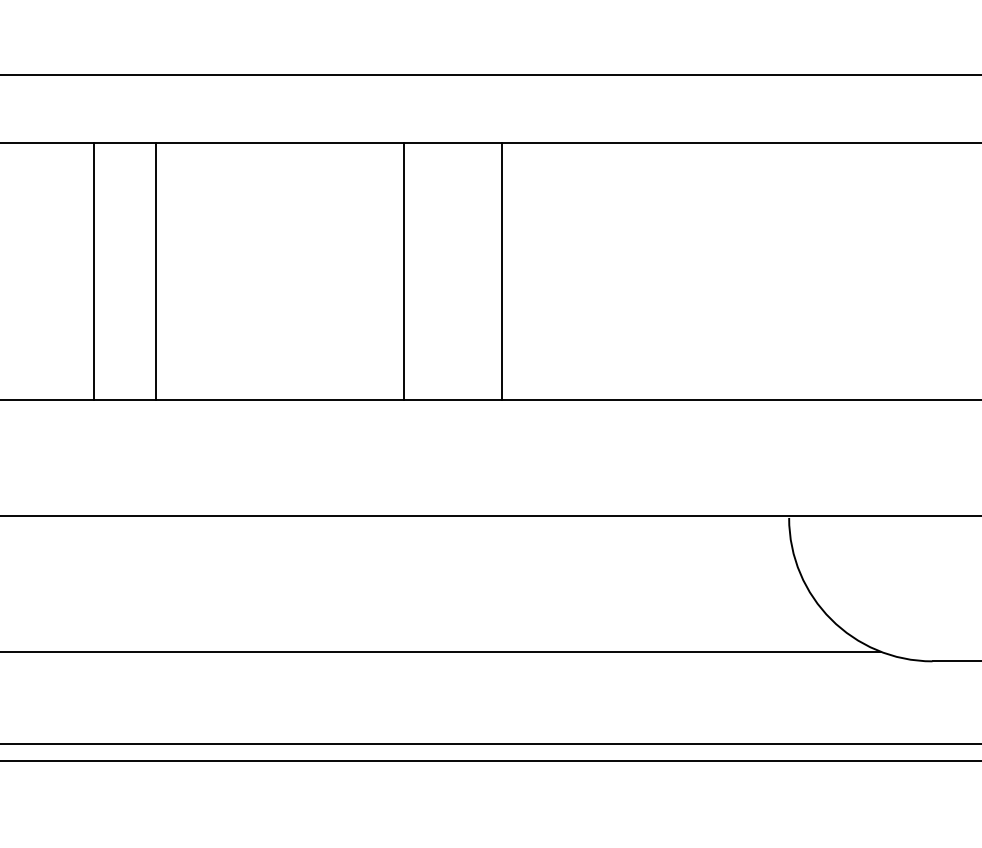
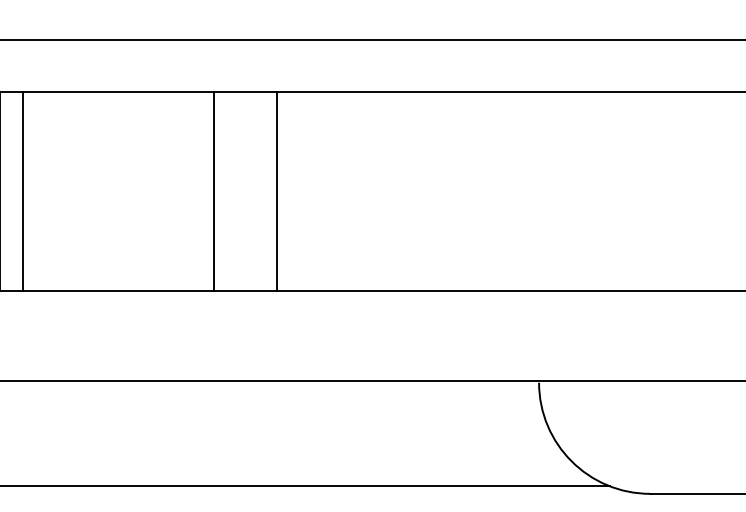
line: (155, 271) -> (23, 191), moved
line: (403, 271) -> (213, 191), moved
line: (502, 271) -> (276, 191), moved

